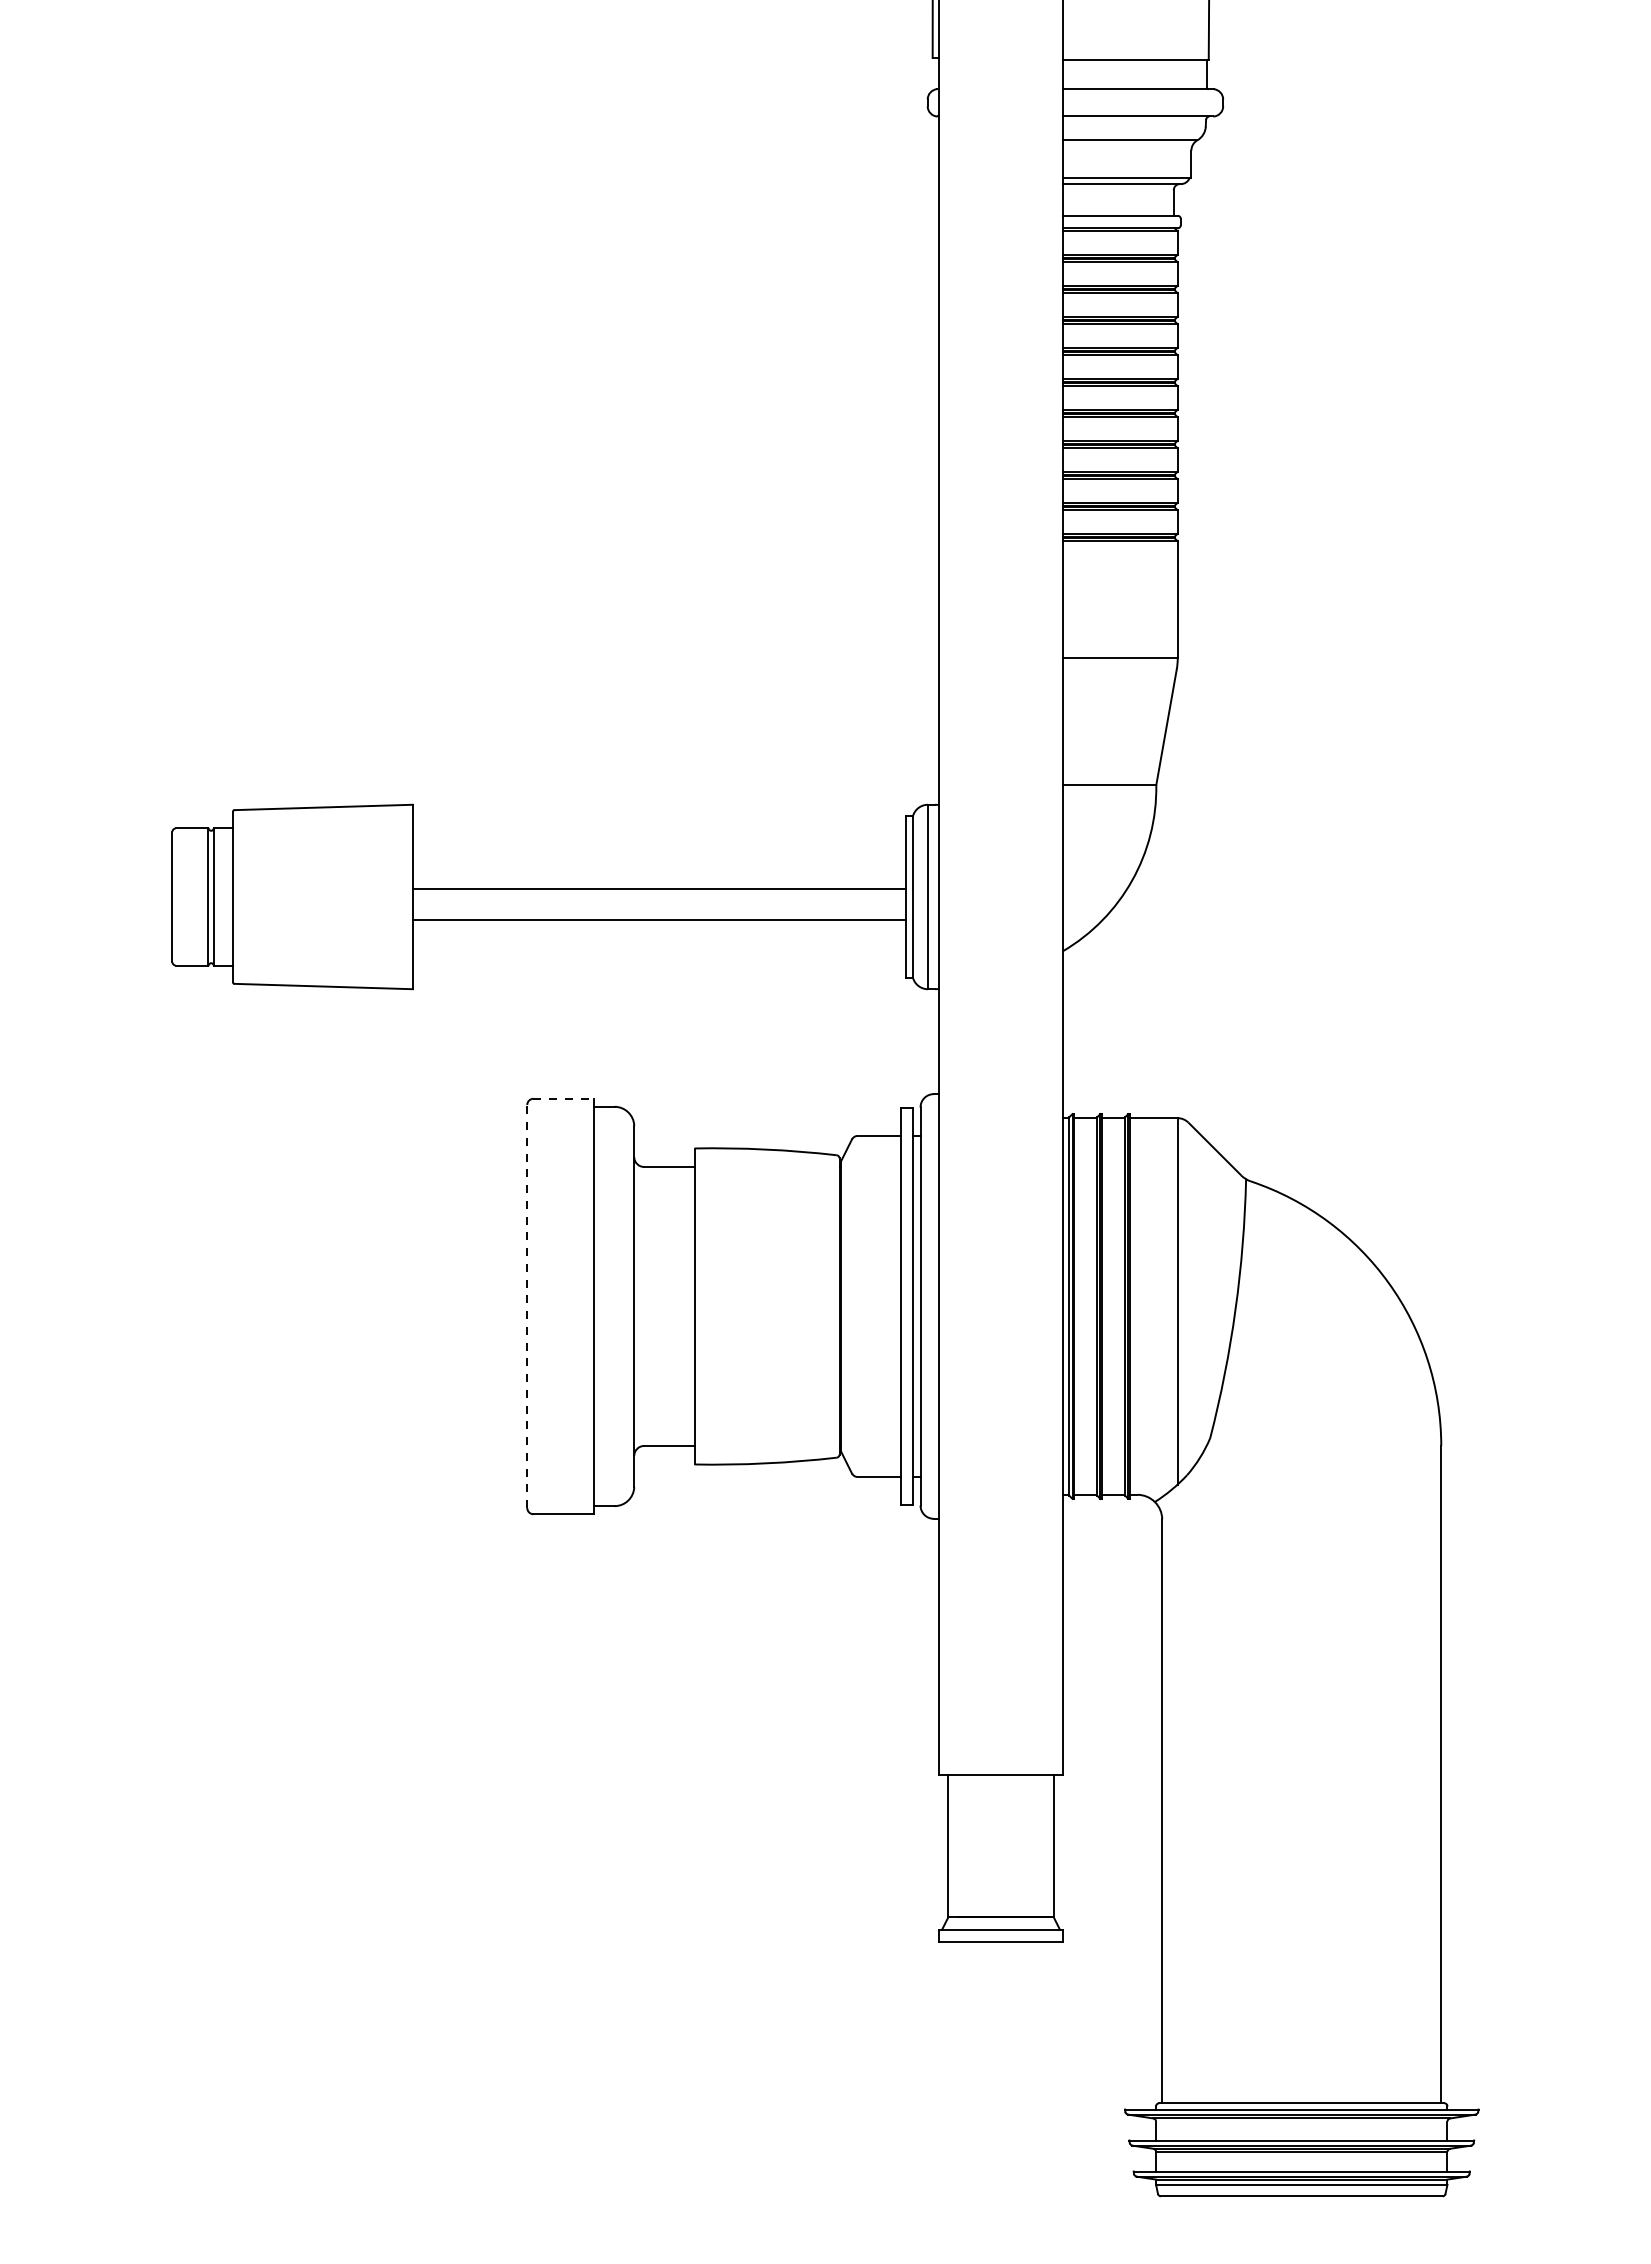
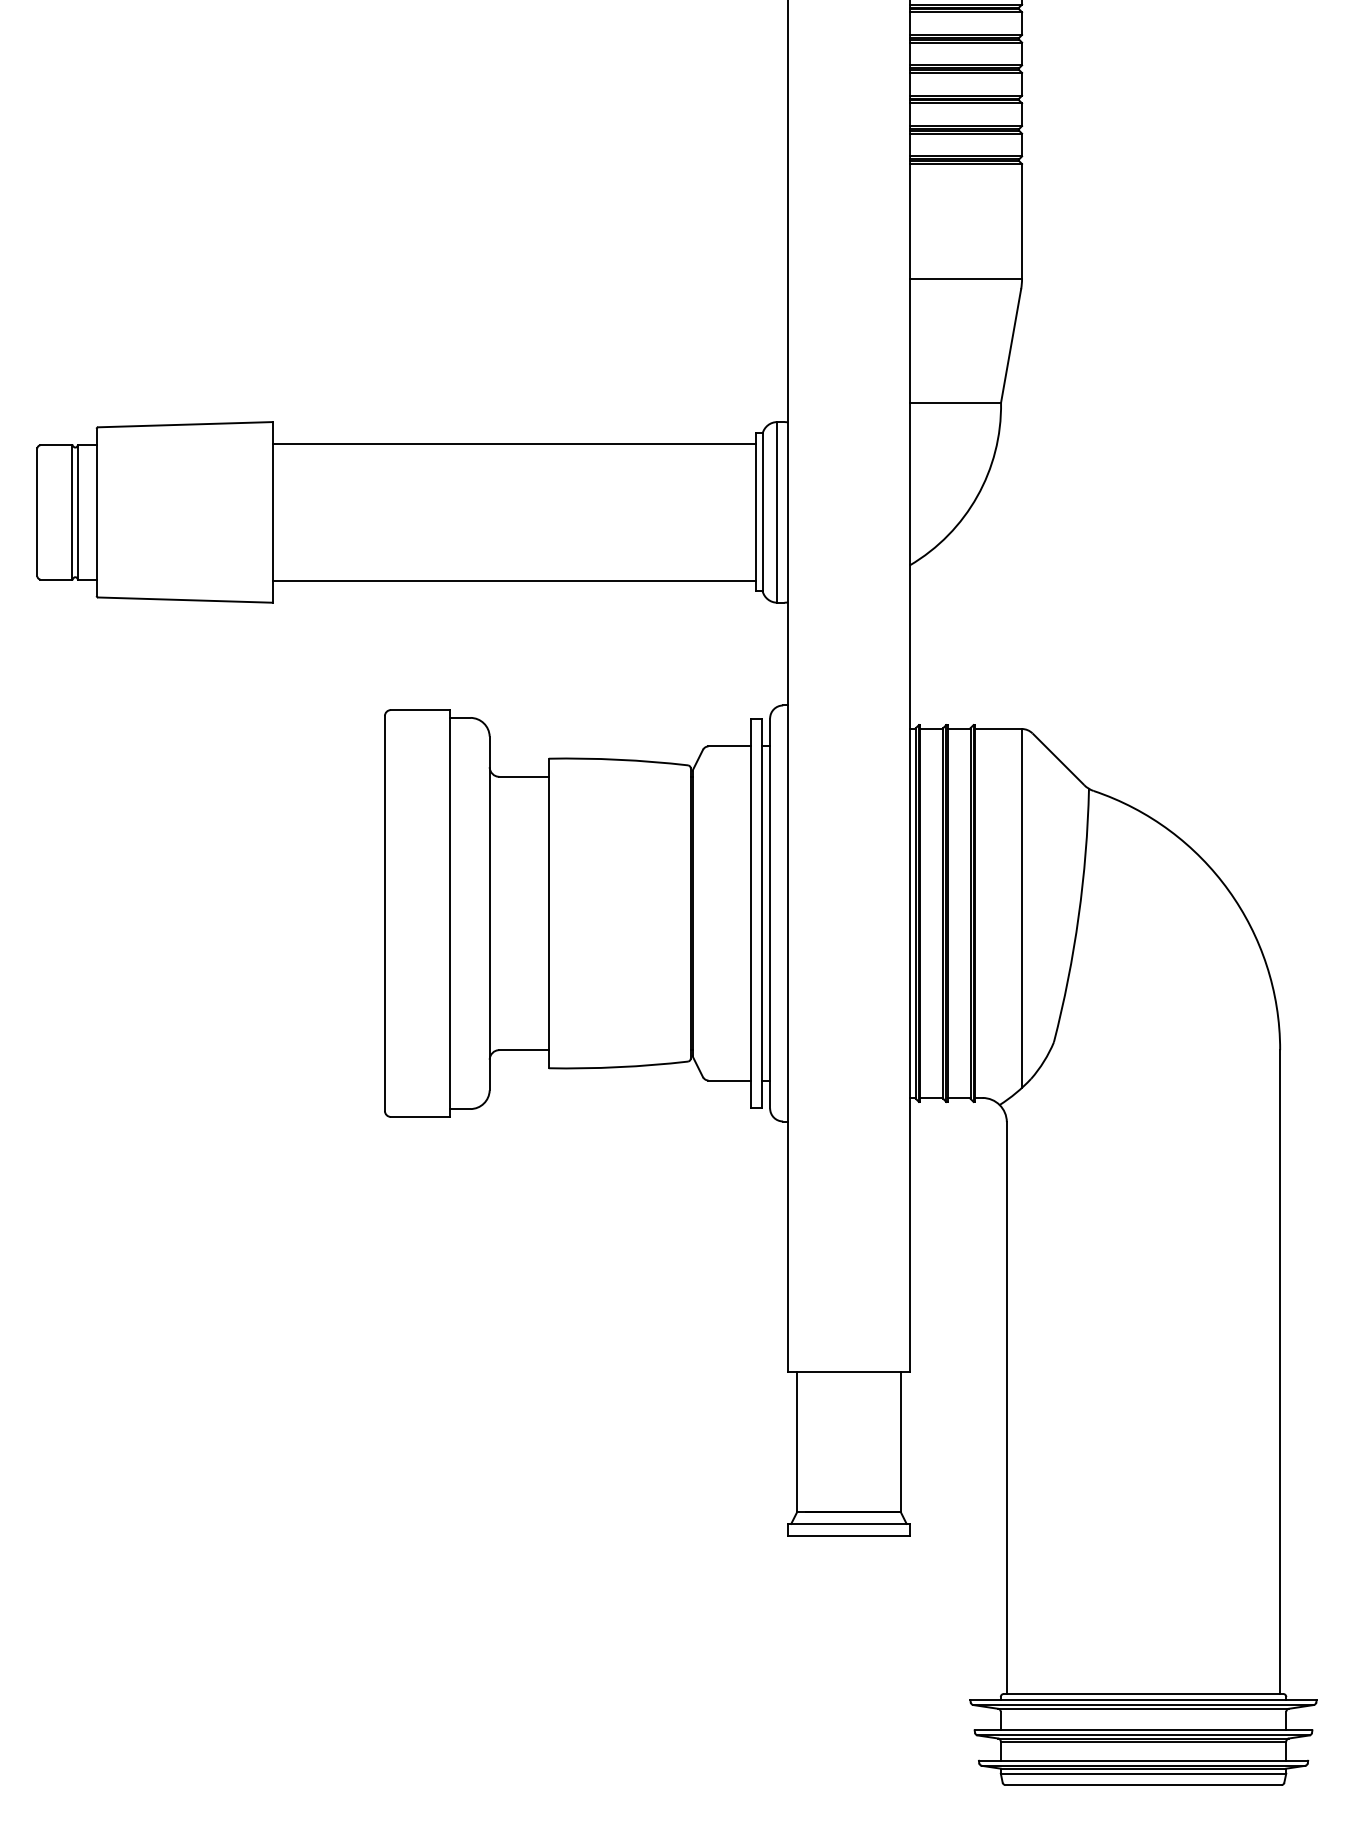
line: (658, 888) -> (513, 580), moved
line: (658, 920) -> (513, 444), moved
line: (564, 1098) -> (421, 709), dashed -> solid
line: (527, 1306) -> (385, 913), dashed -> solid

